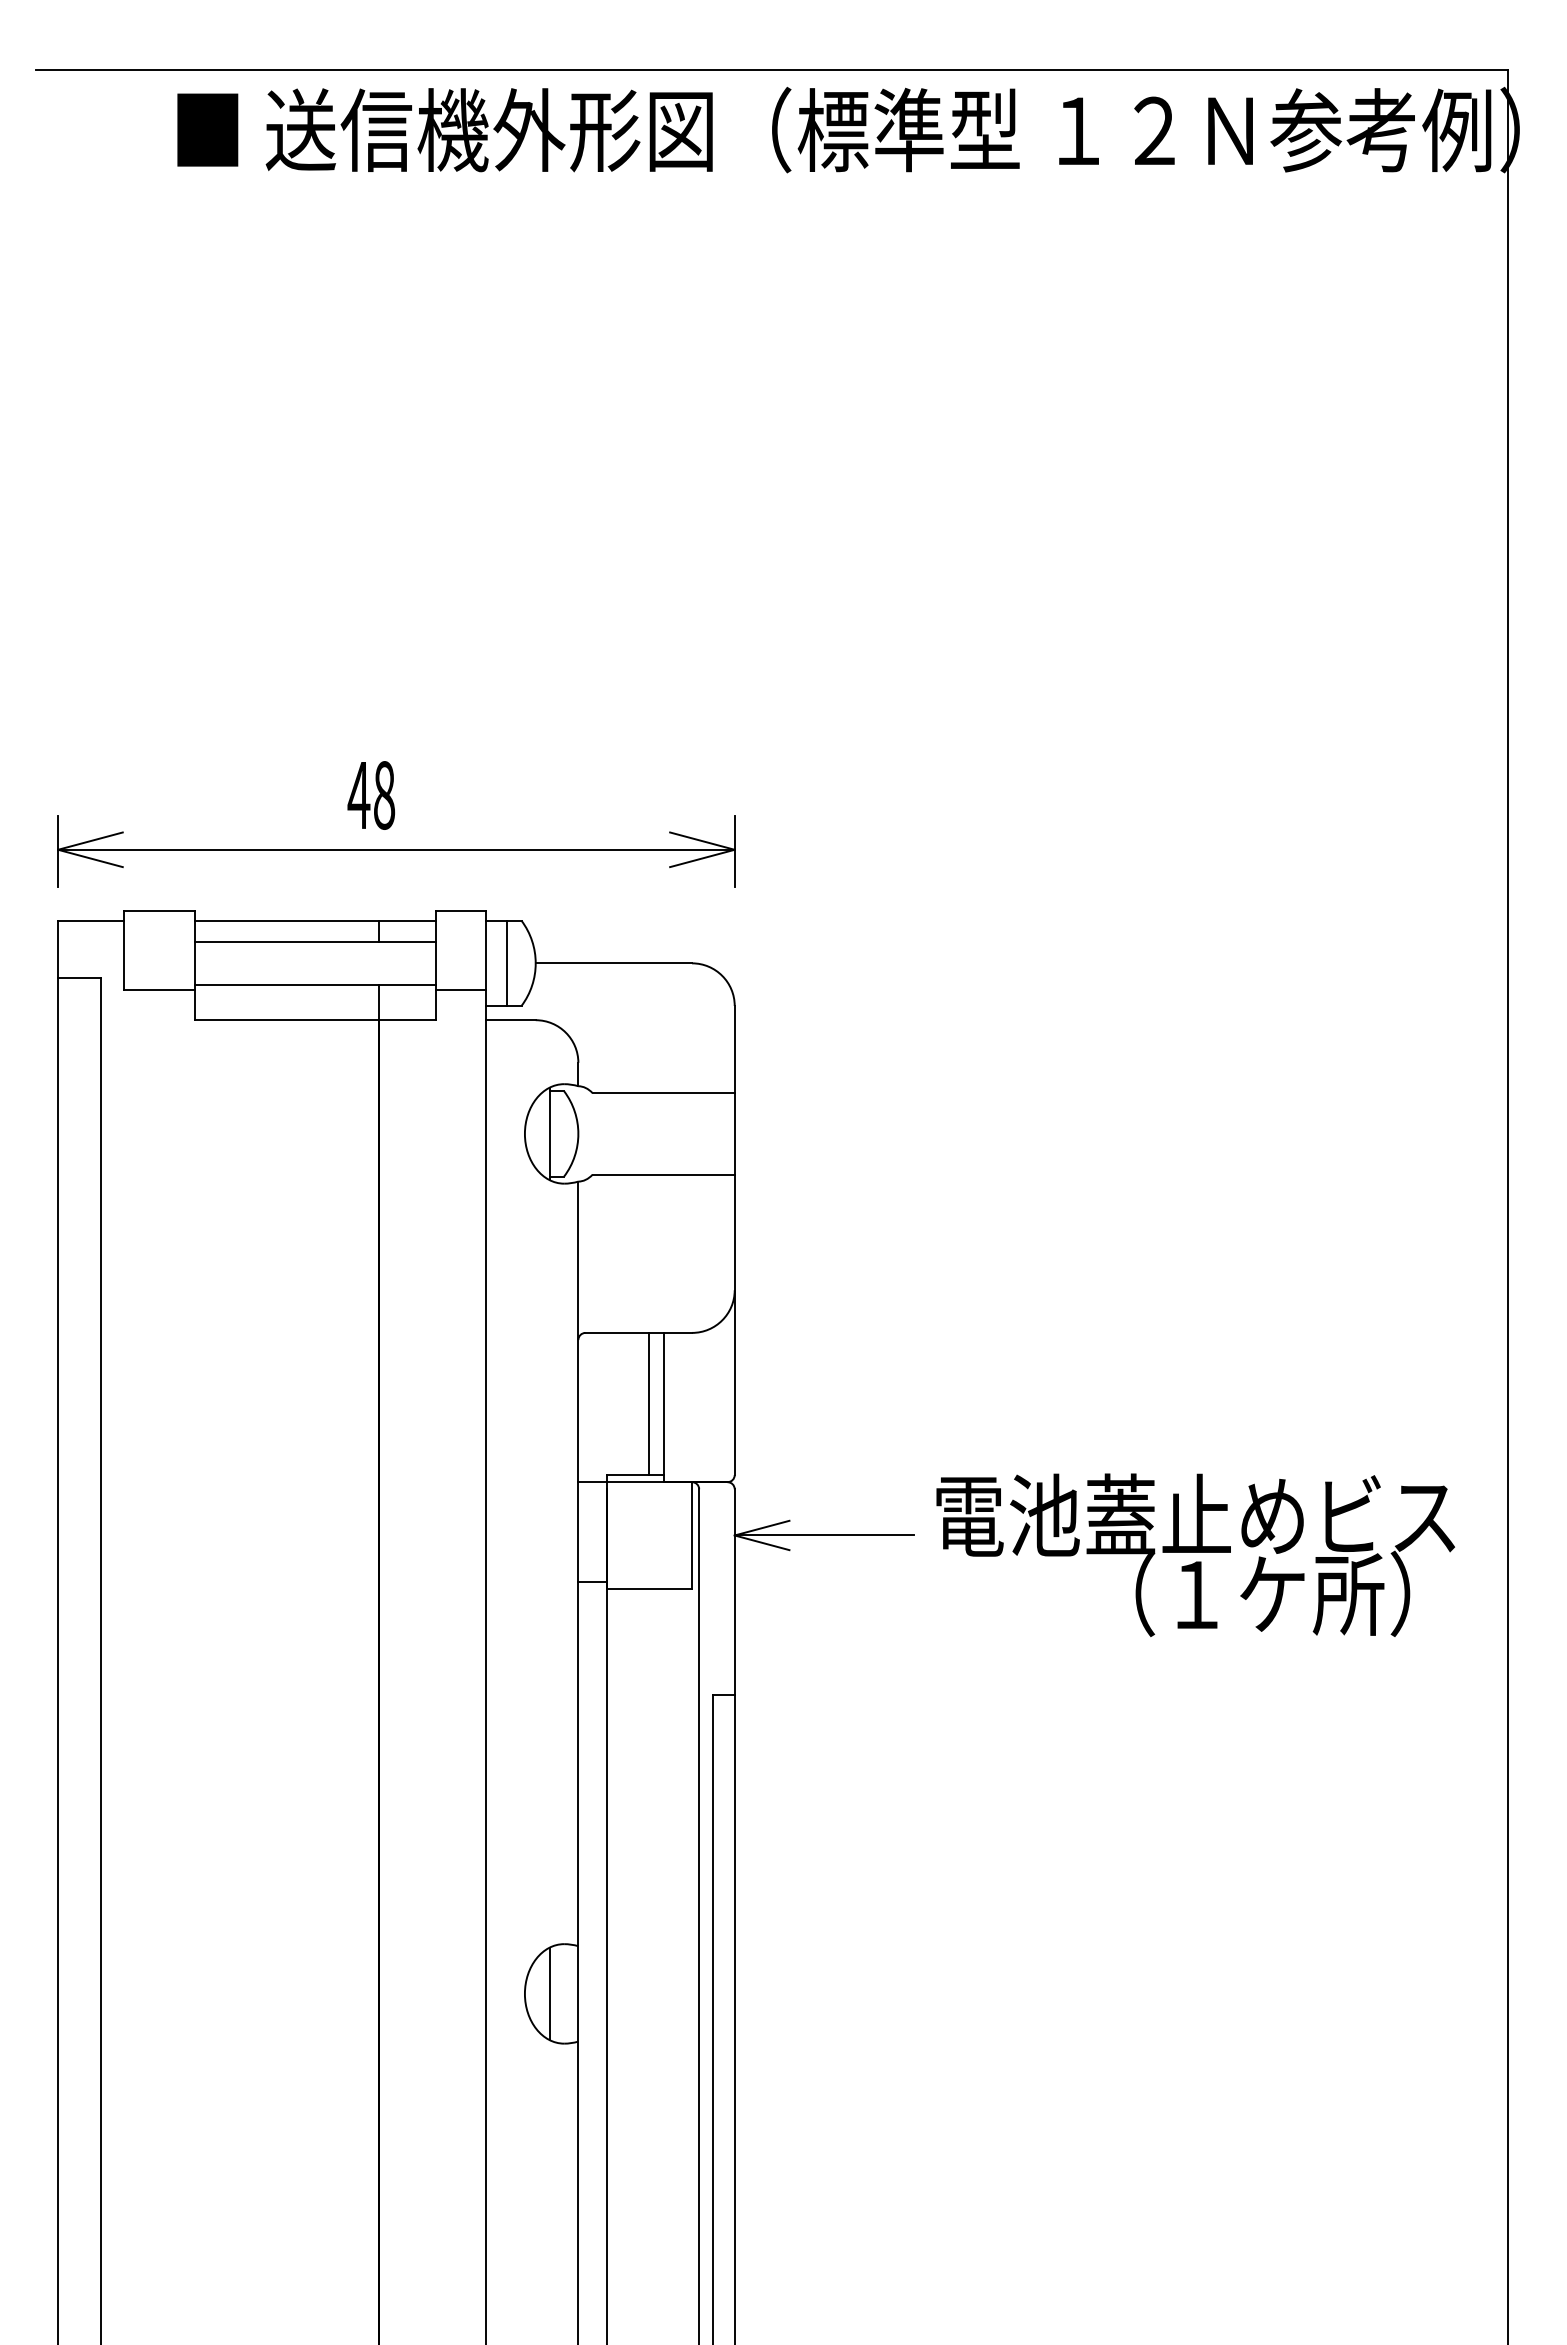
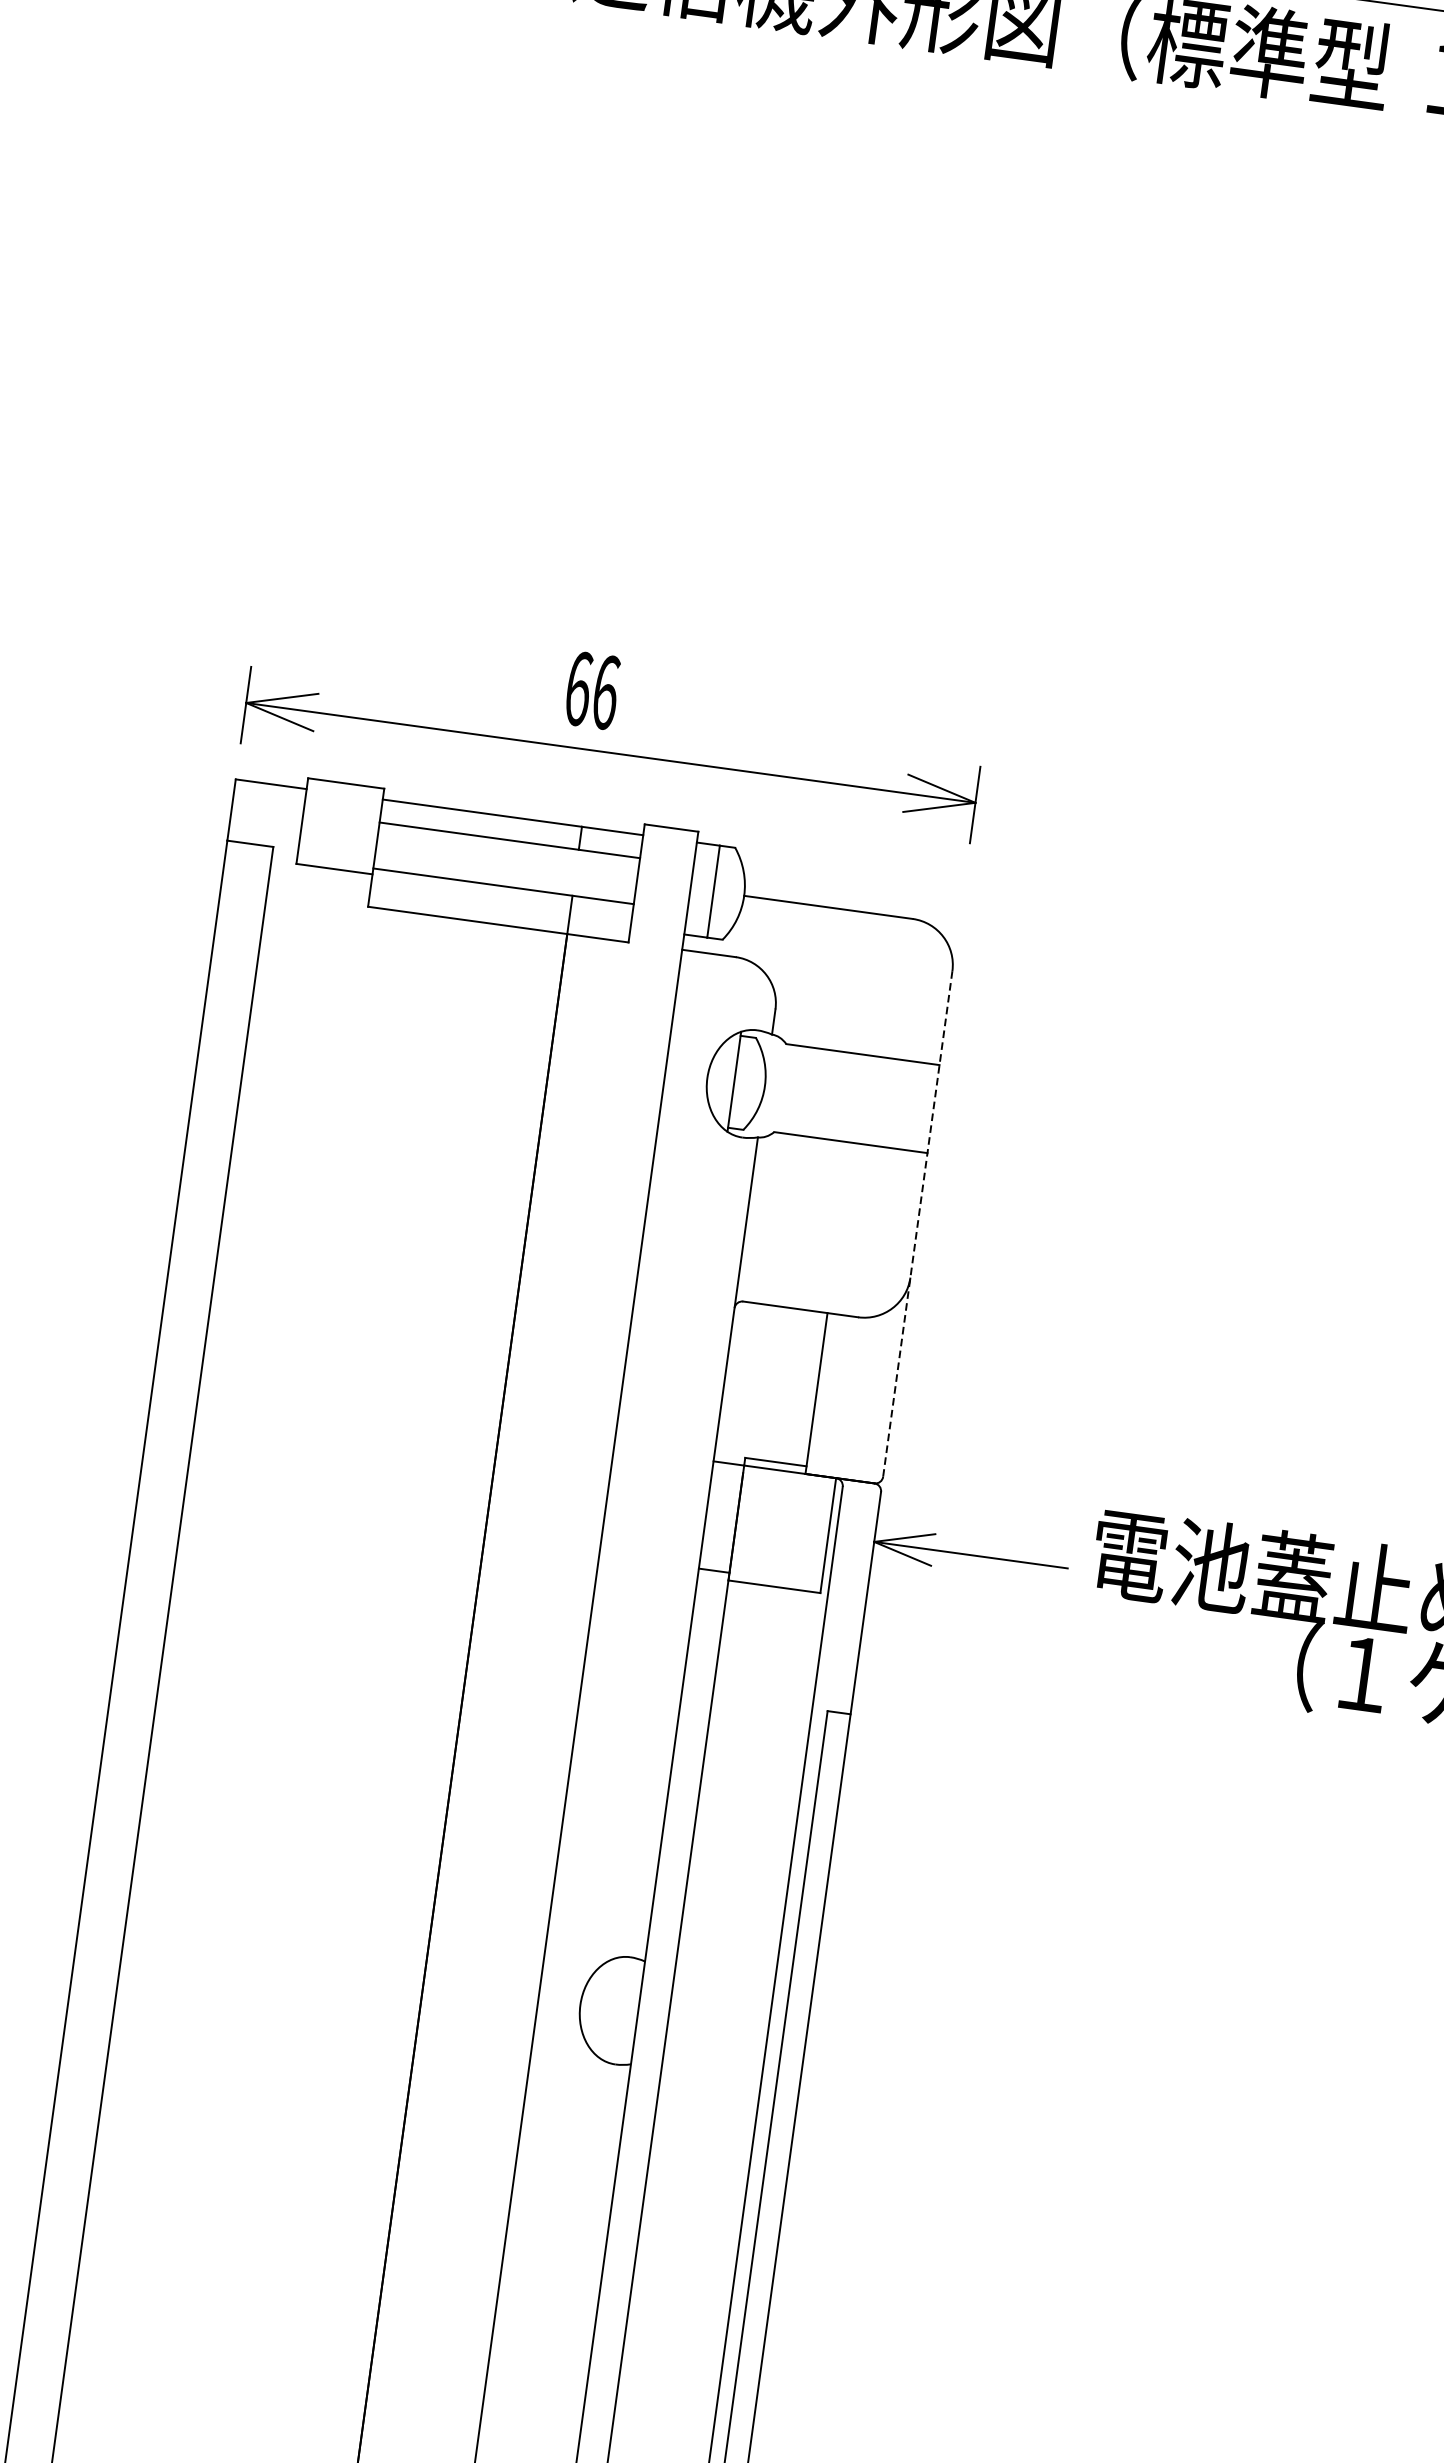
text: (371, 794) -> (592, 689), 48 -> 66
line: (460, 990) -> (659, 914), removed
line: (734, 1240) -> (917, 1223), solid -> dashed
line: (649, 1403) -> (801, 1387), removed
line: (549, 1993) -> (606, 2008), removed

